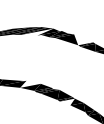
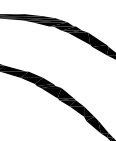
fill: (37, 33) -> (49, 24), added
fill: (83, 38) -> (97, 38), added
fill: (29, 82) -> (31, 74), added
fill: (67, 103) -> (67, 103), added

